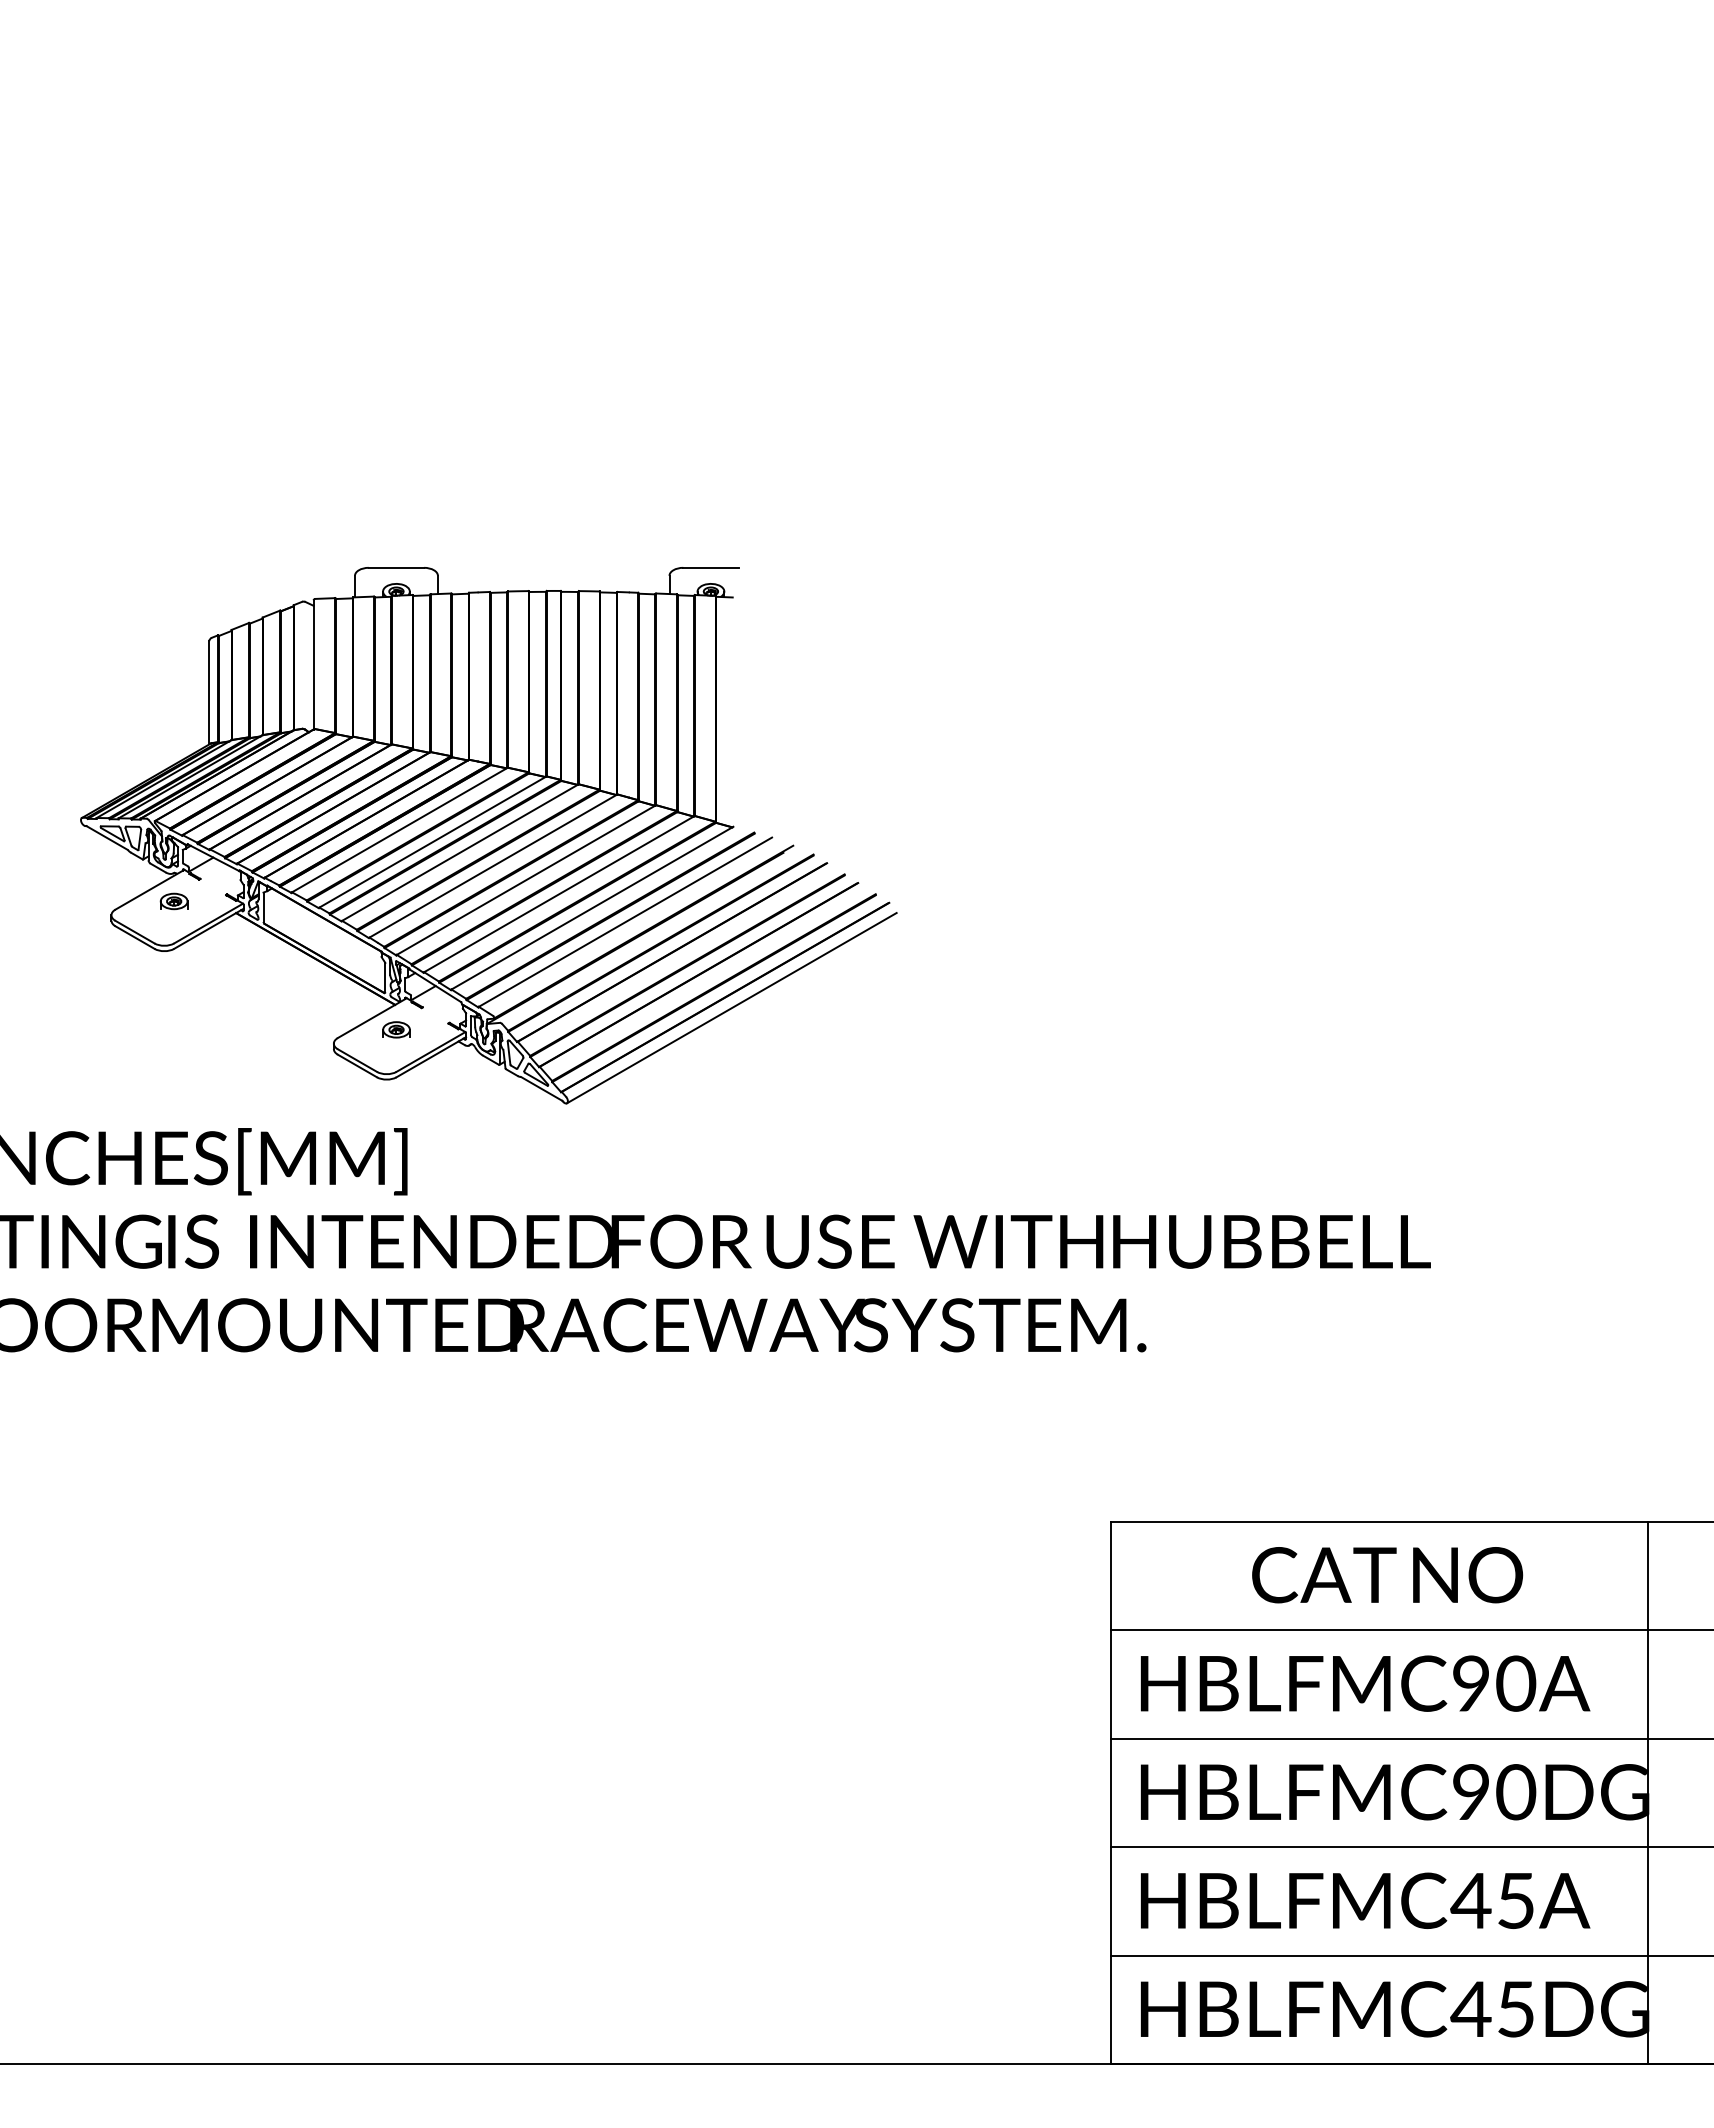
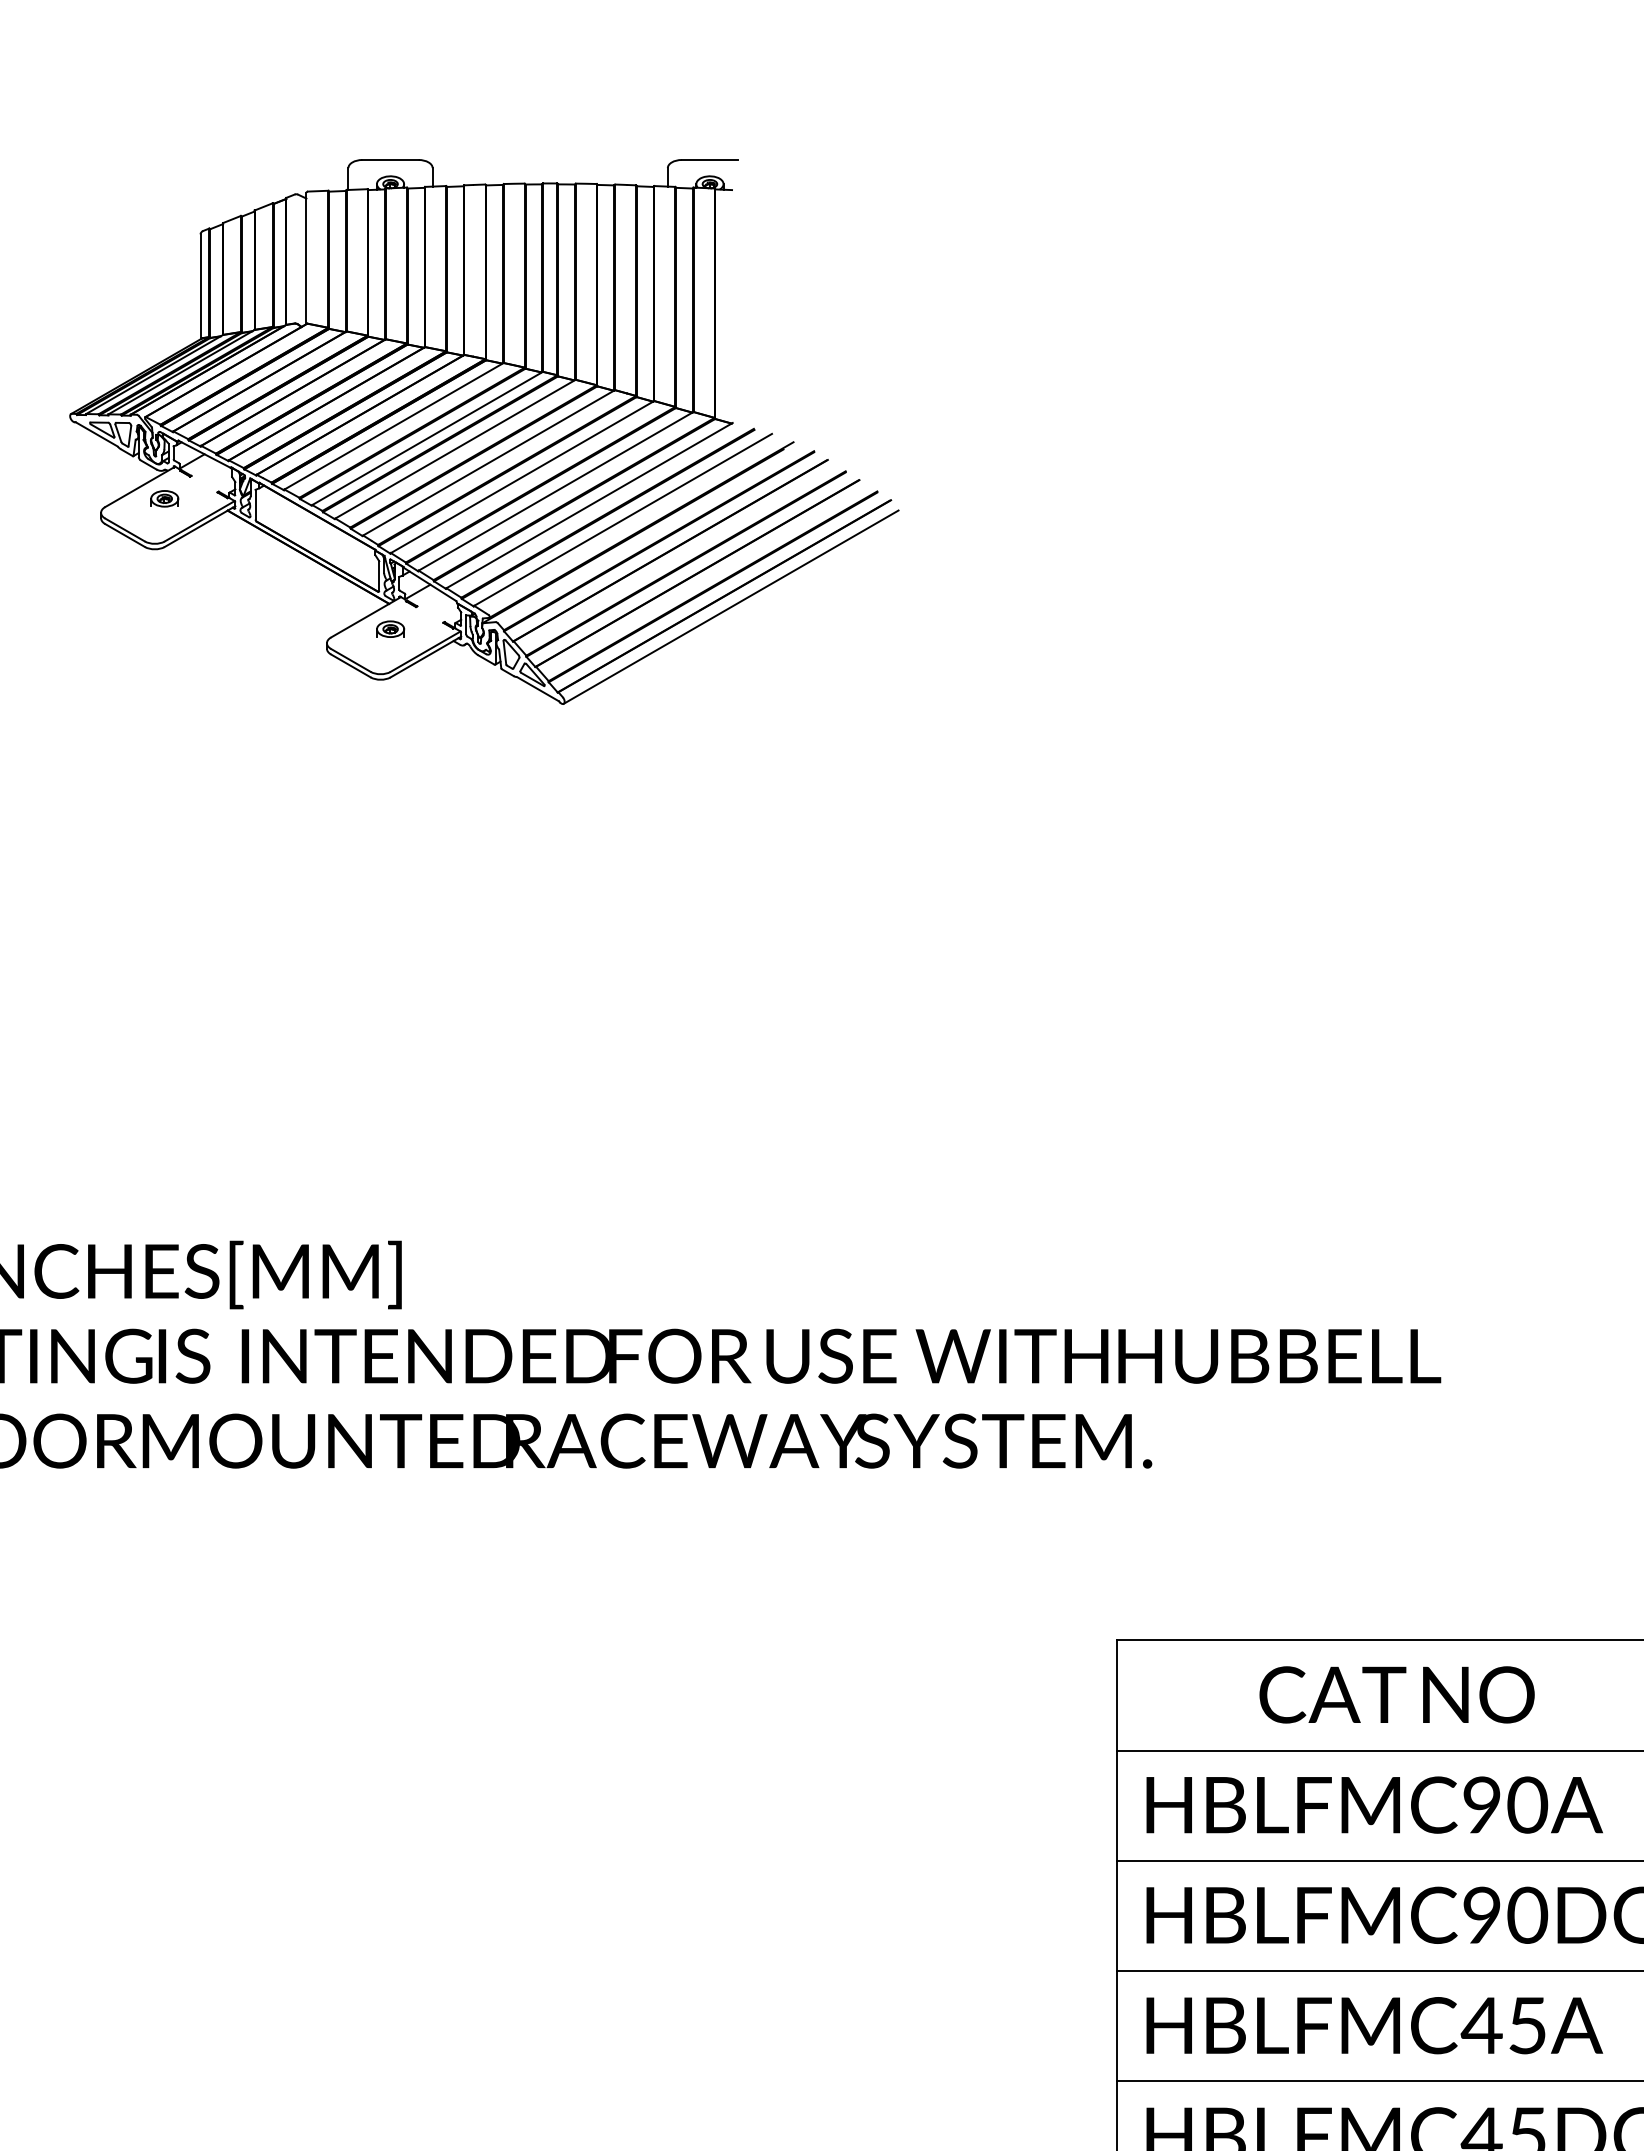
part: (488, 835) -> (484, 431), moved

